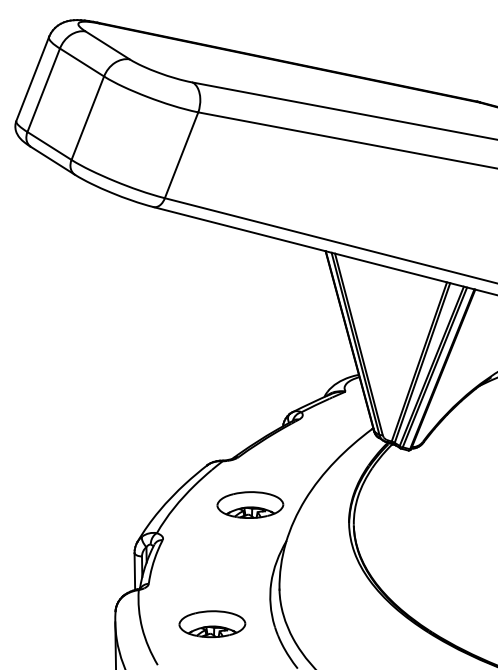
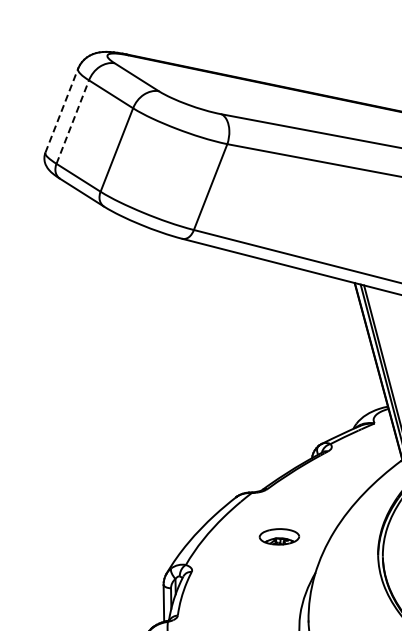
line: (32, 78) -> (61, 110), solid -> dashed
line: (43, 90) -> (72, 122), solid -> dashed
part: (250, 504) -> (279, 536), size x0.6

